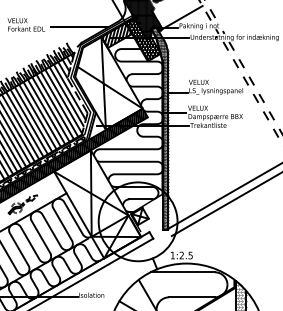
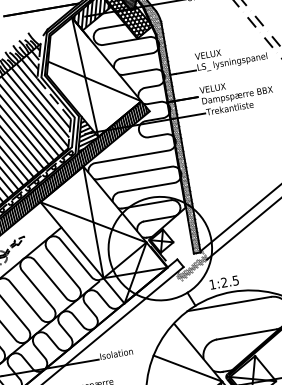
hatch: (96, 125) -> (85, 133), added
hatch: (159, 238) -> (191, 265), added

